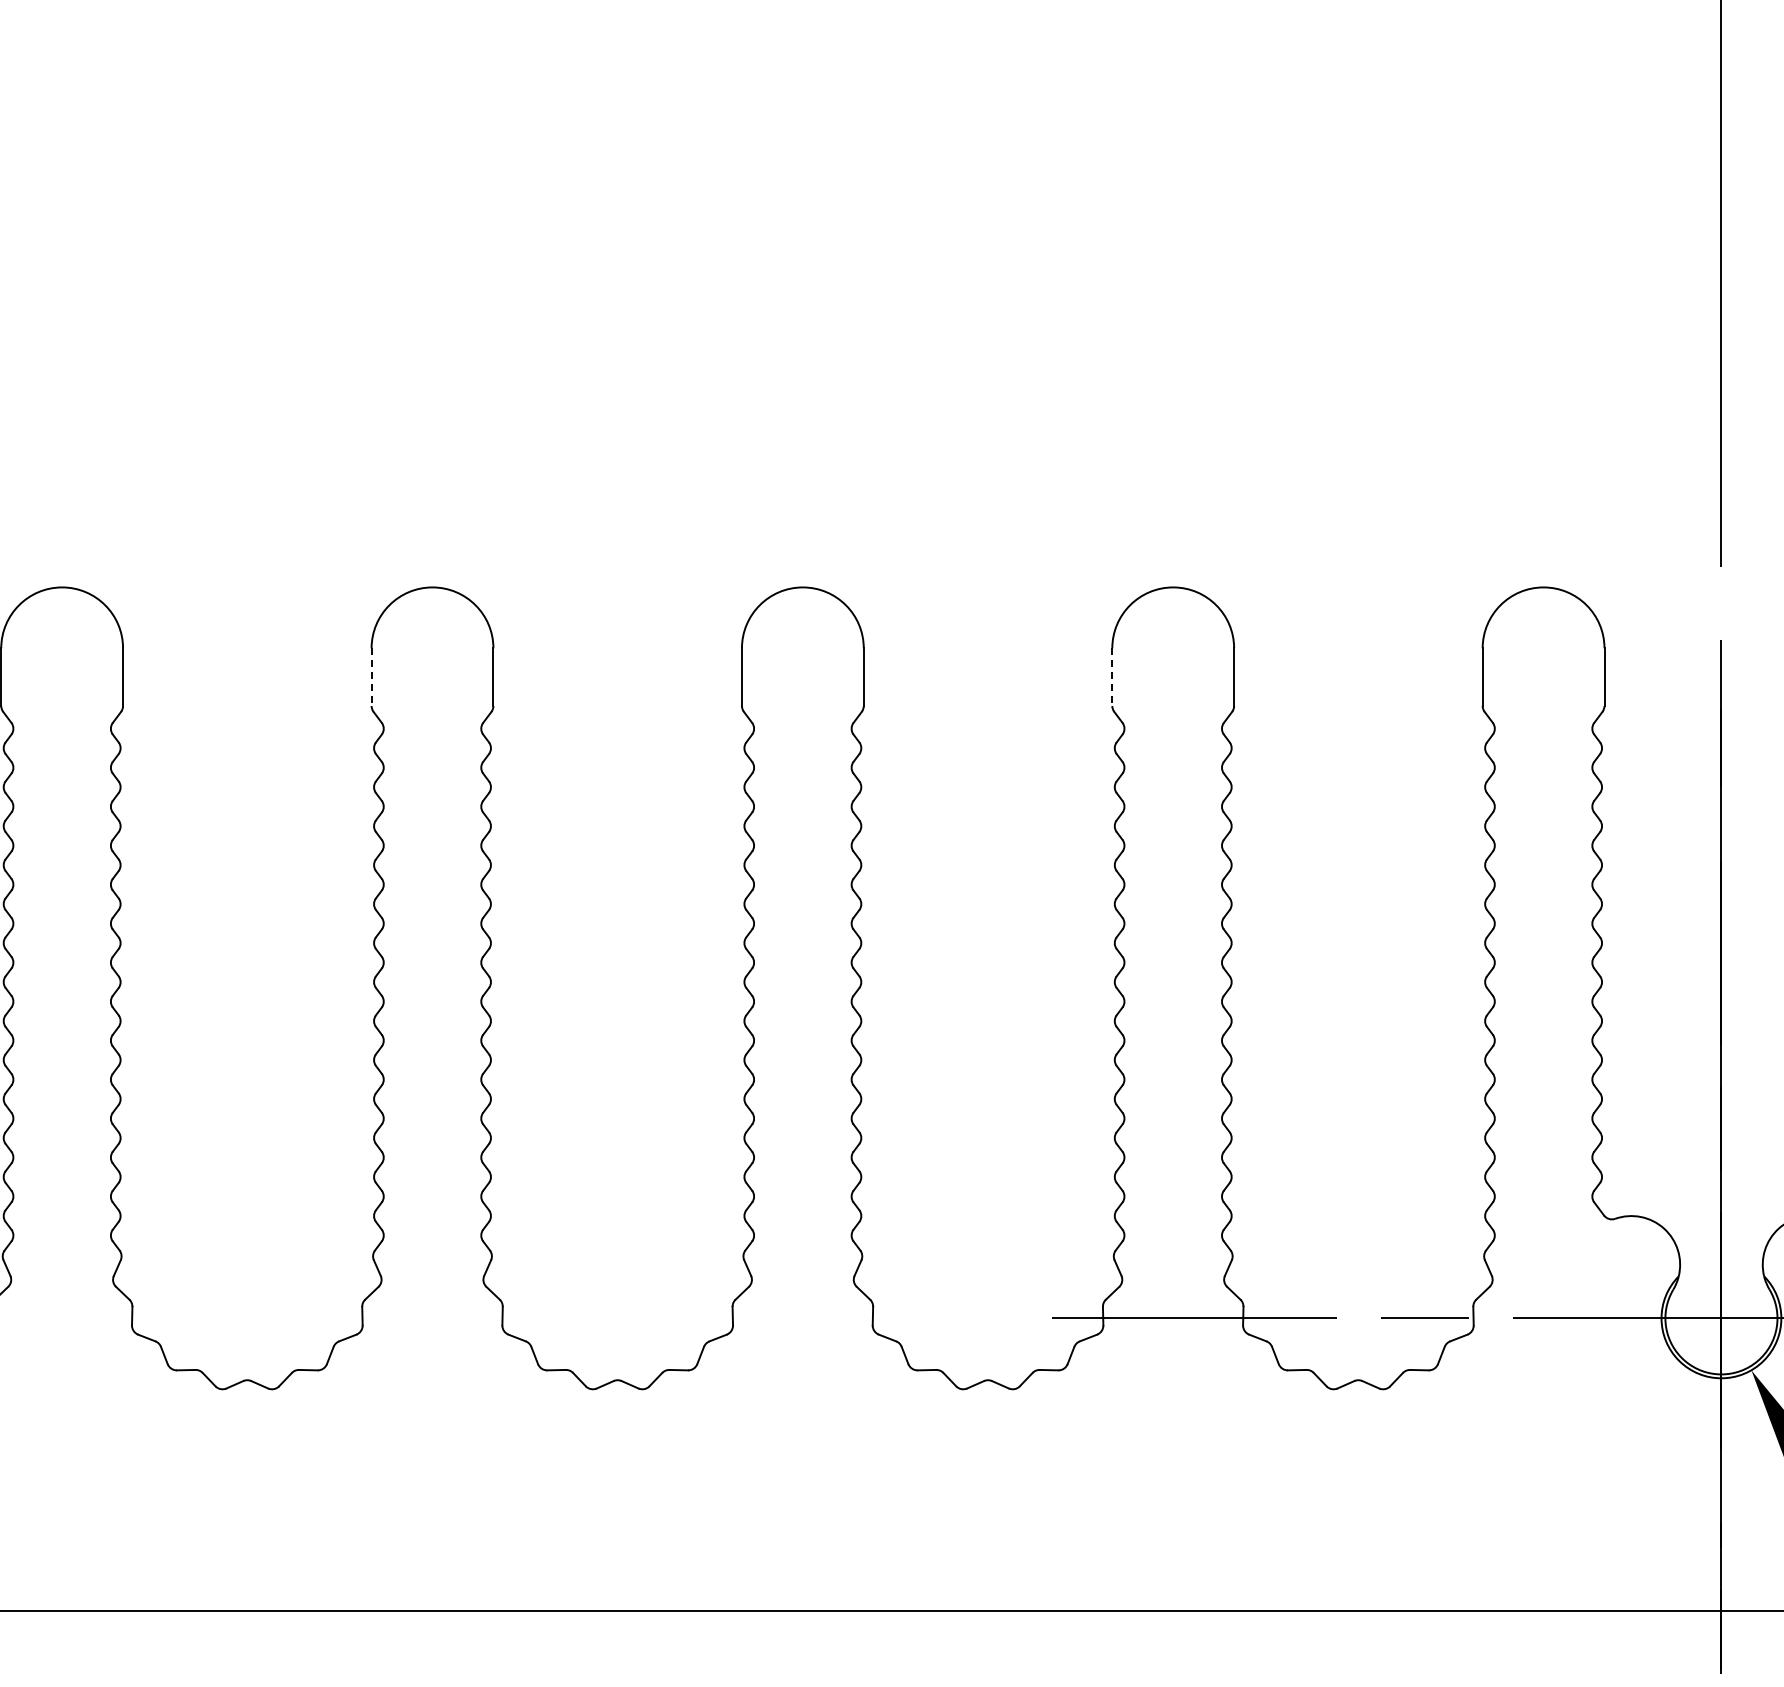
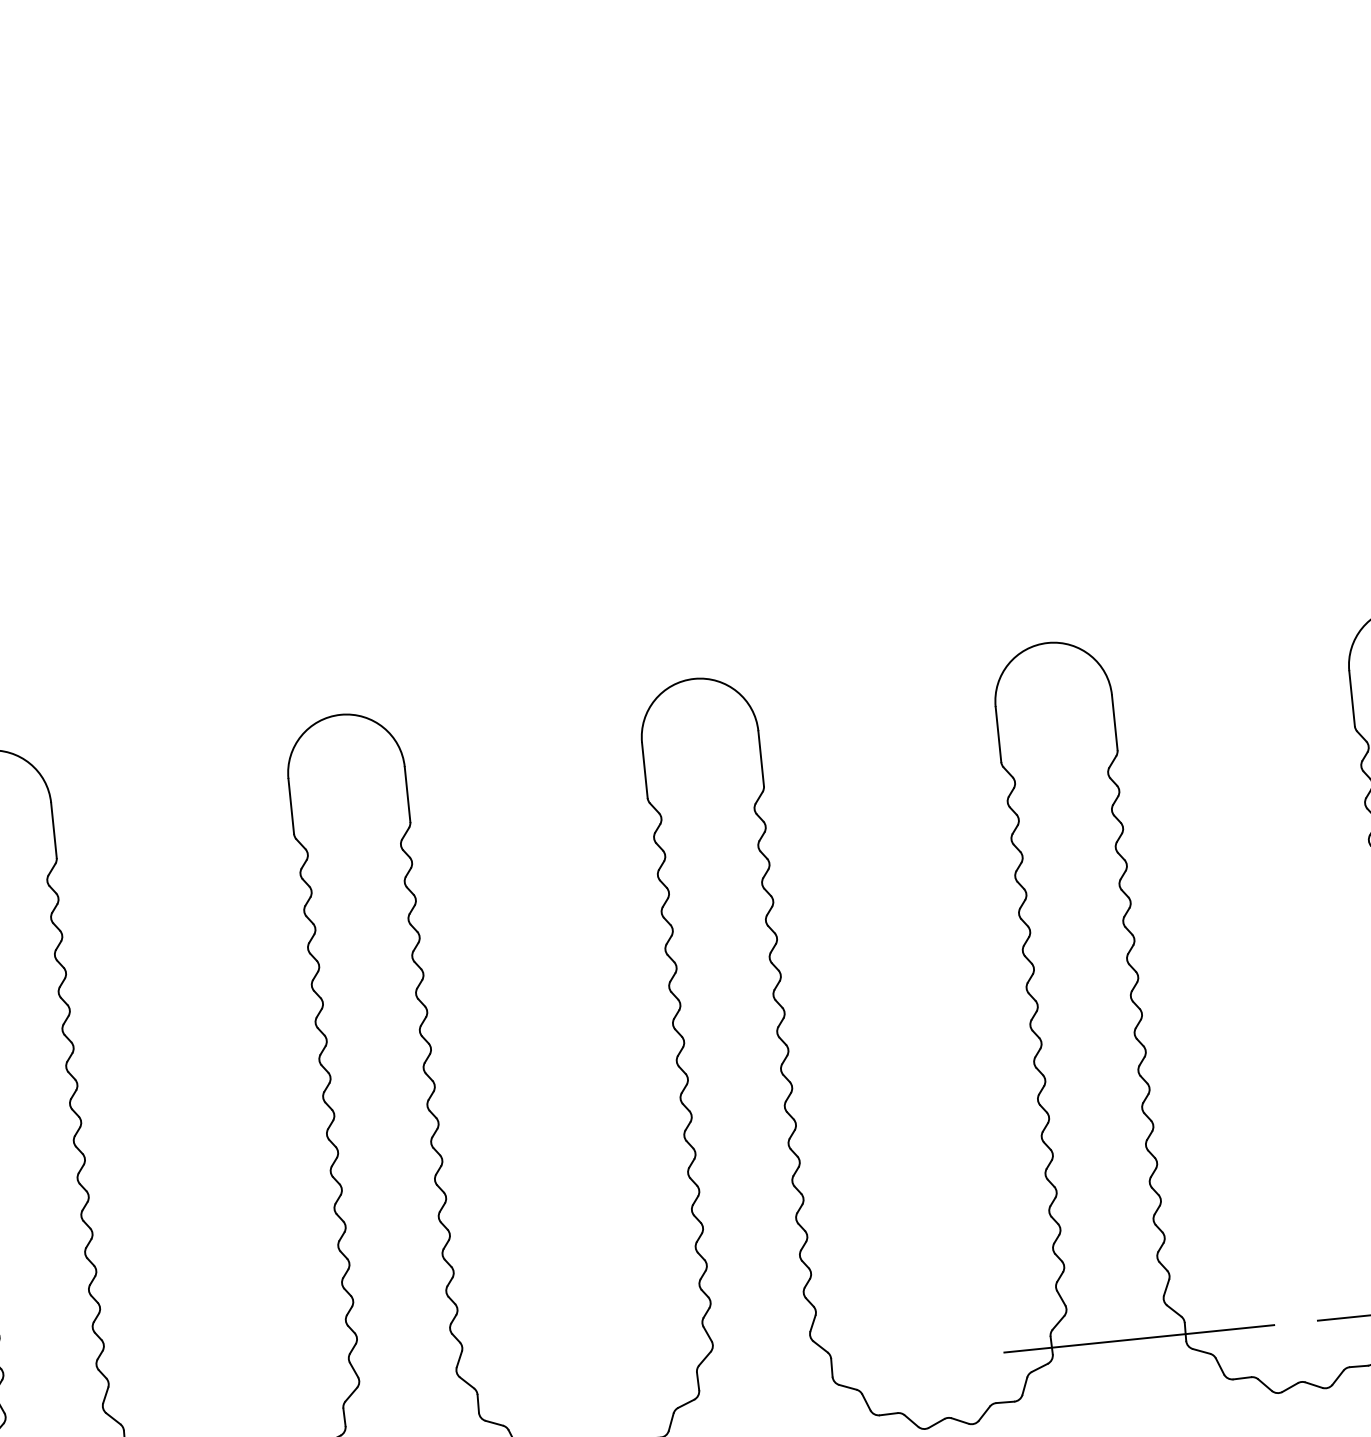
line: (371, 677) -> (291, 806), dashed -> solid
line: (1112, 677) -> (998, 734), dashed -> solid

